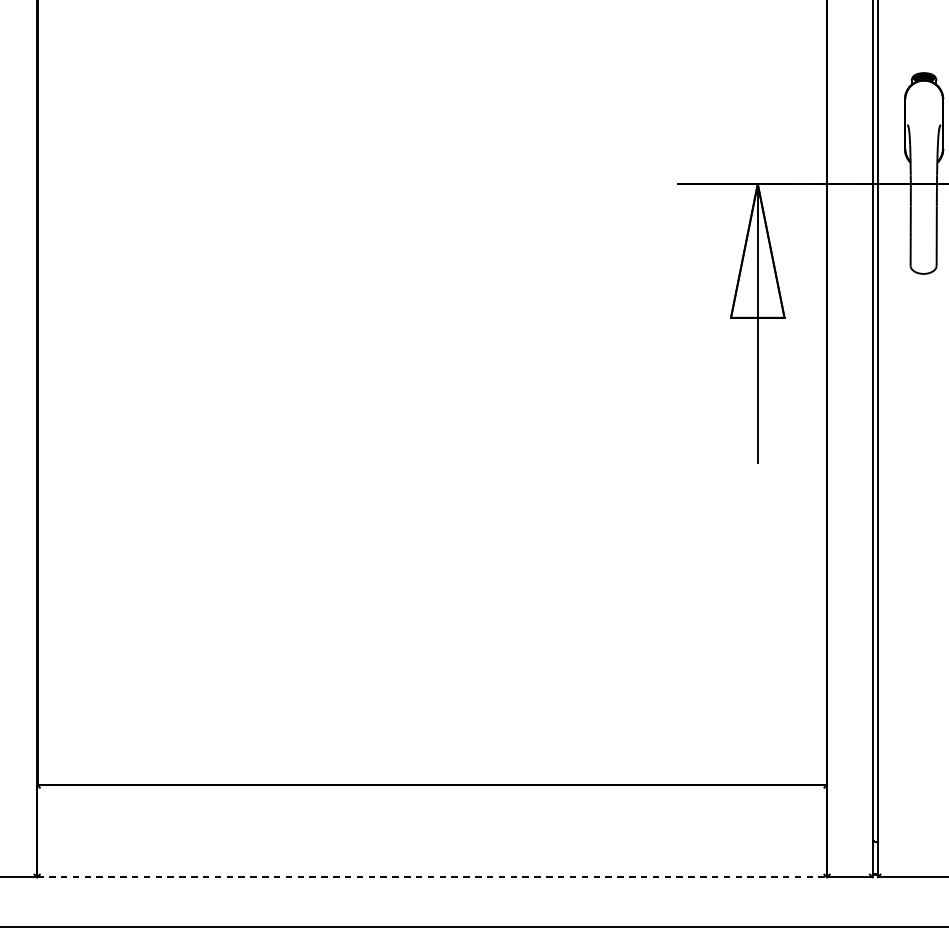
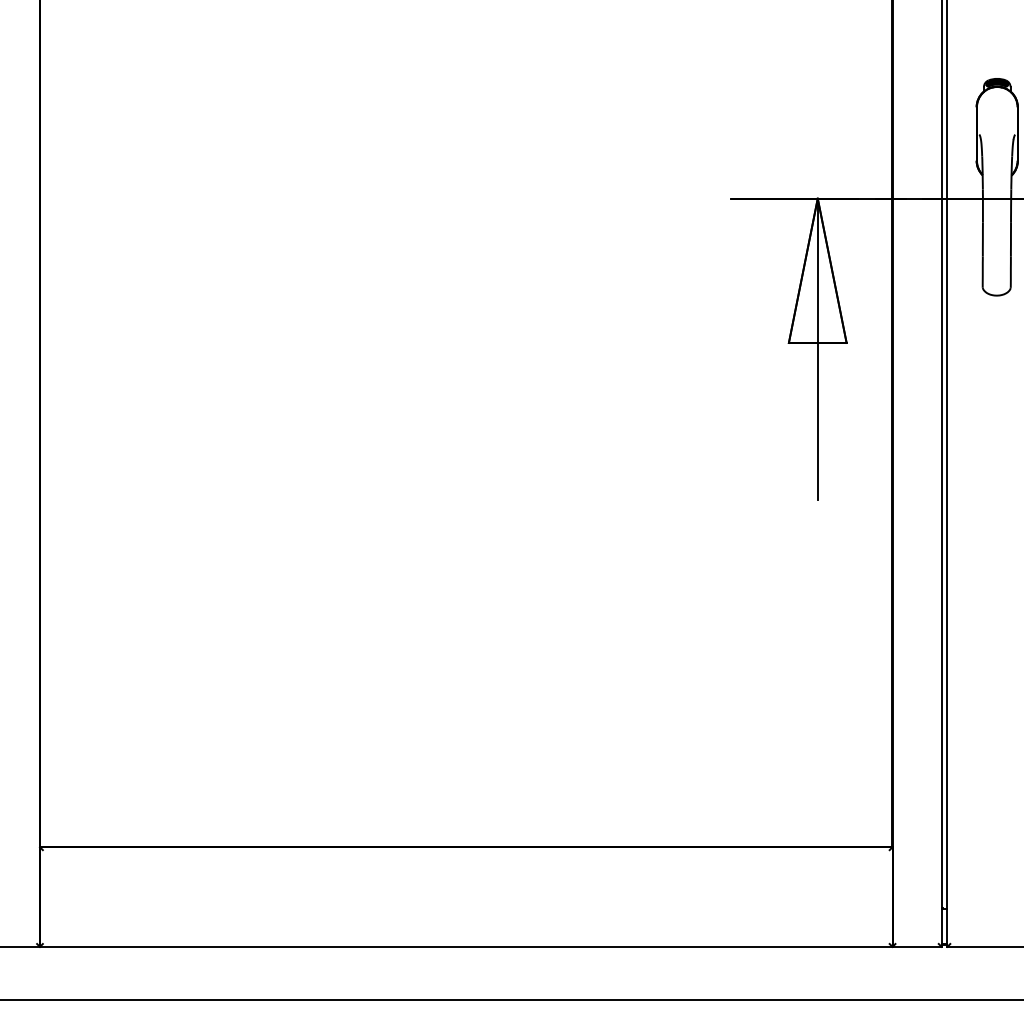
line: (432, 876) -> (466, 946), dashed -> solid

